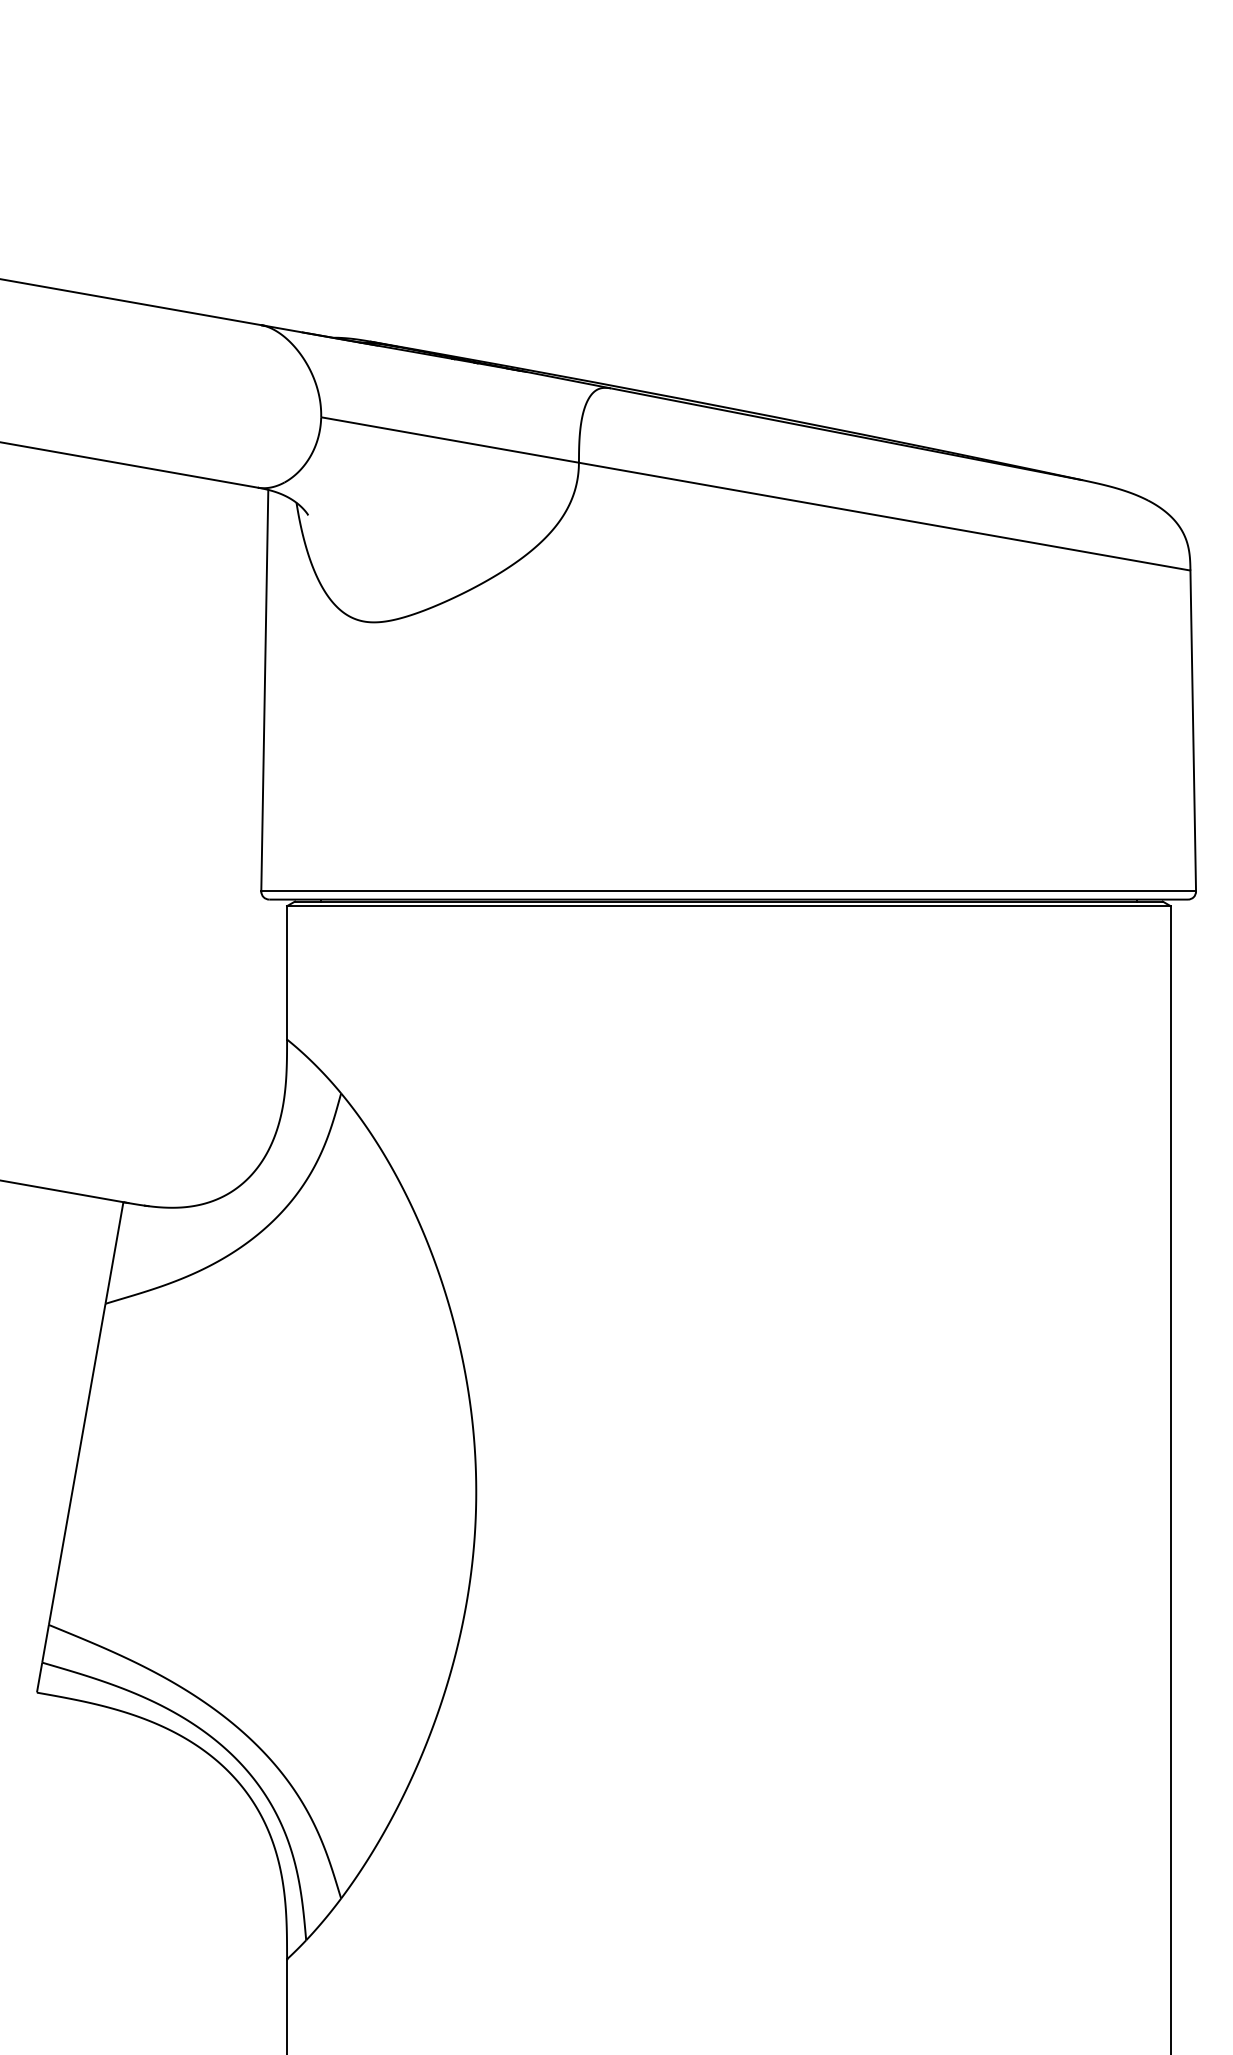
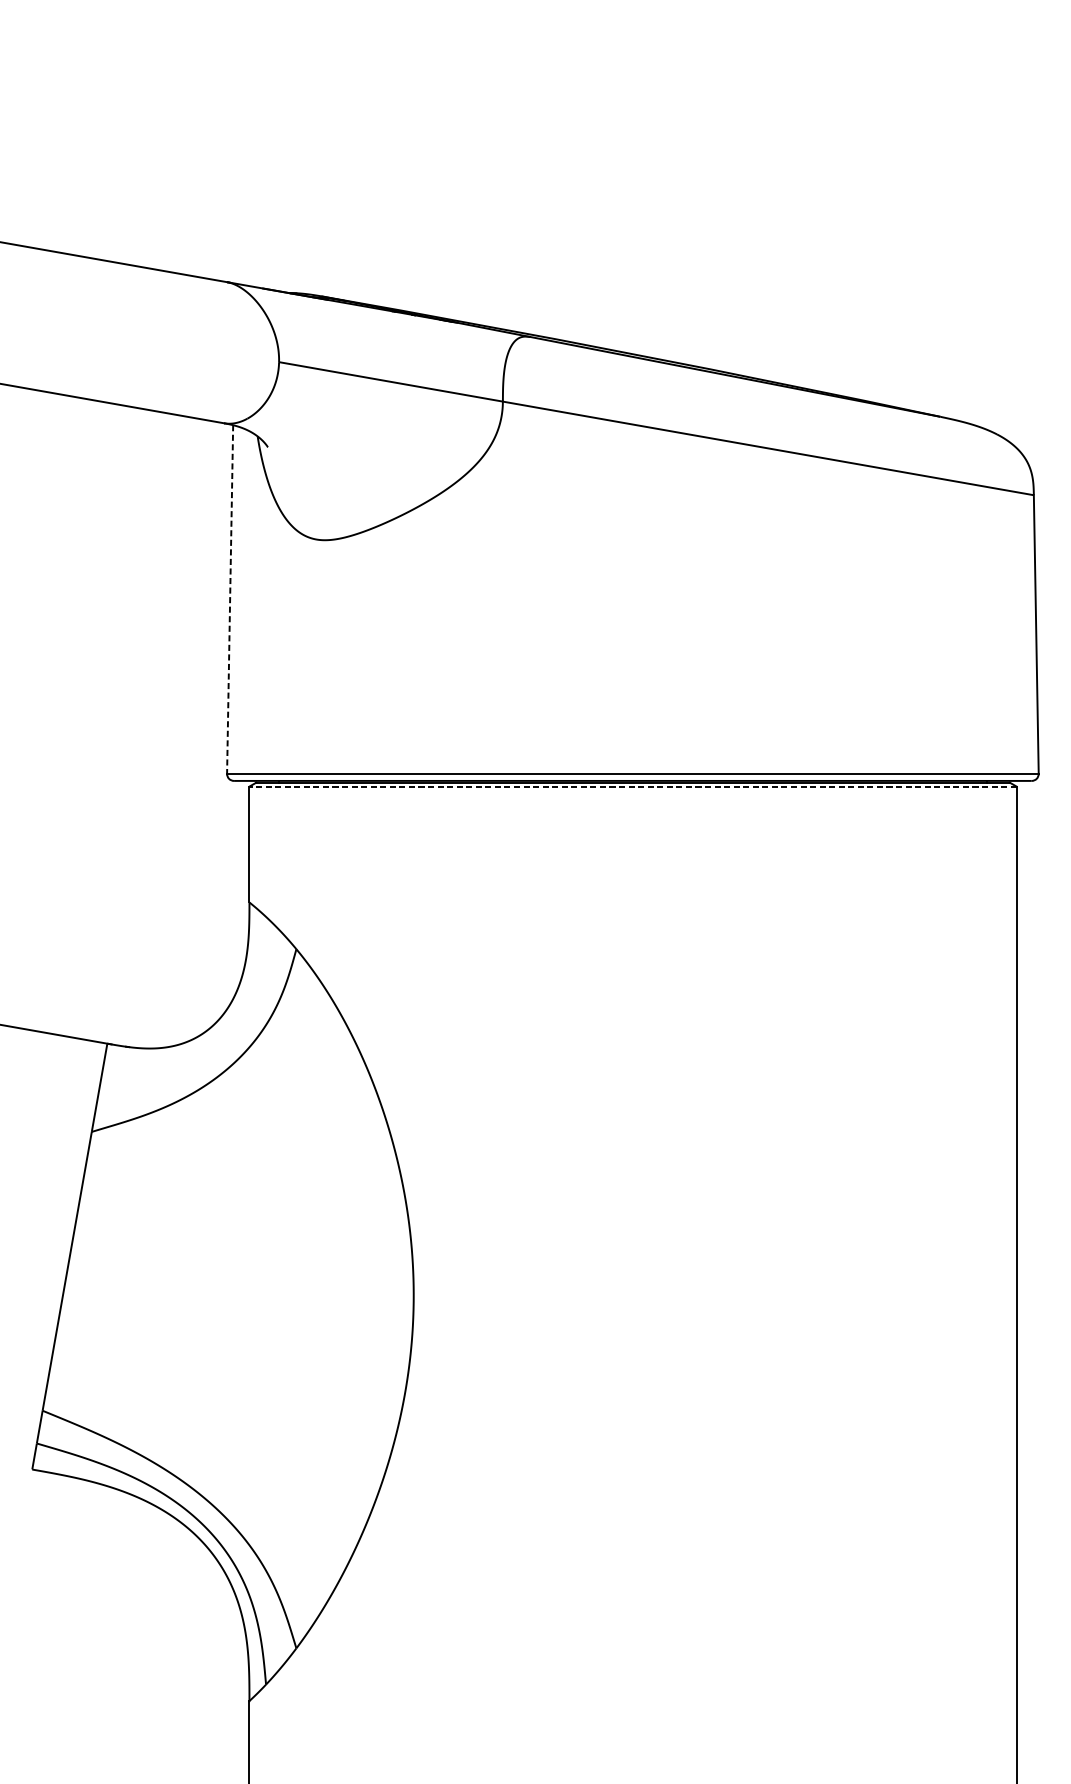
line: (264, 690) -> (229, 599), solid -> dashed
line: (728, 906) -> (632, 786), solid -> dashed

